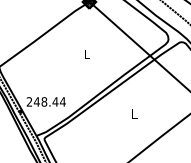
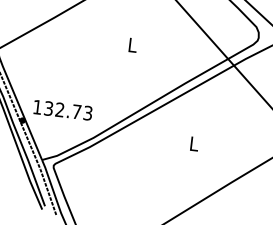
text: (45, 101) -> (61, 109), 248.44 -> 132.73

